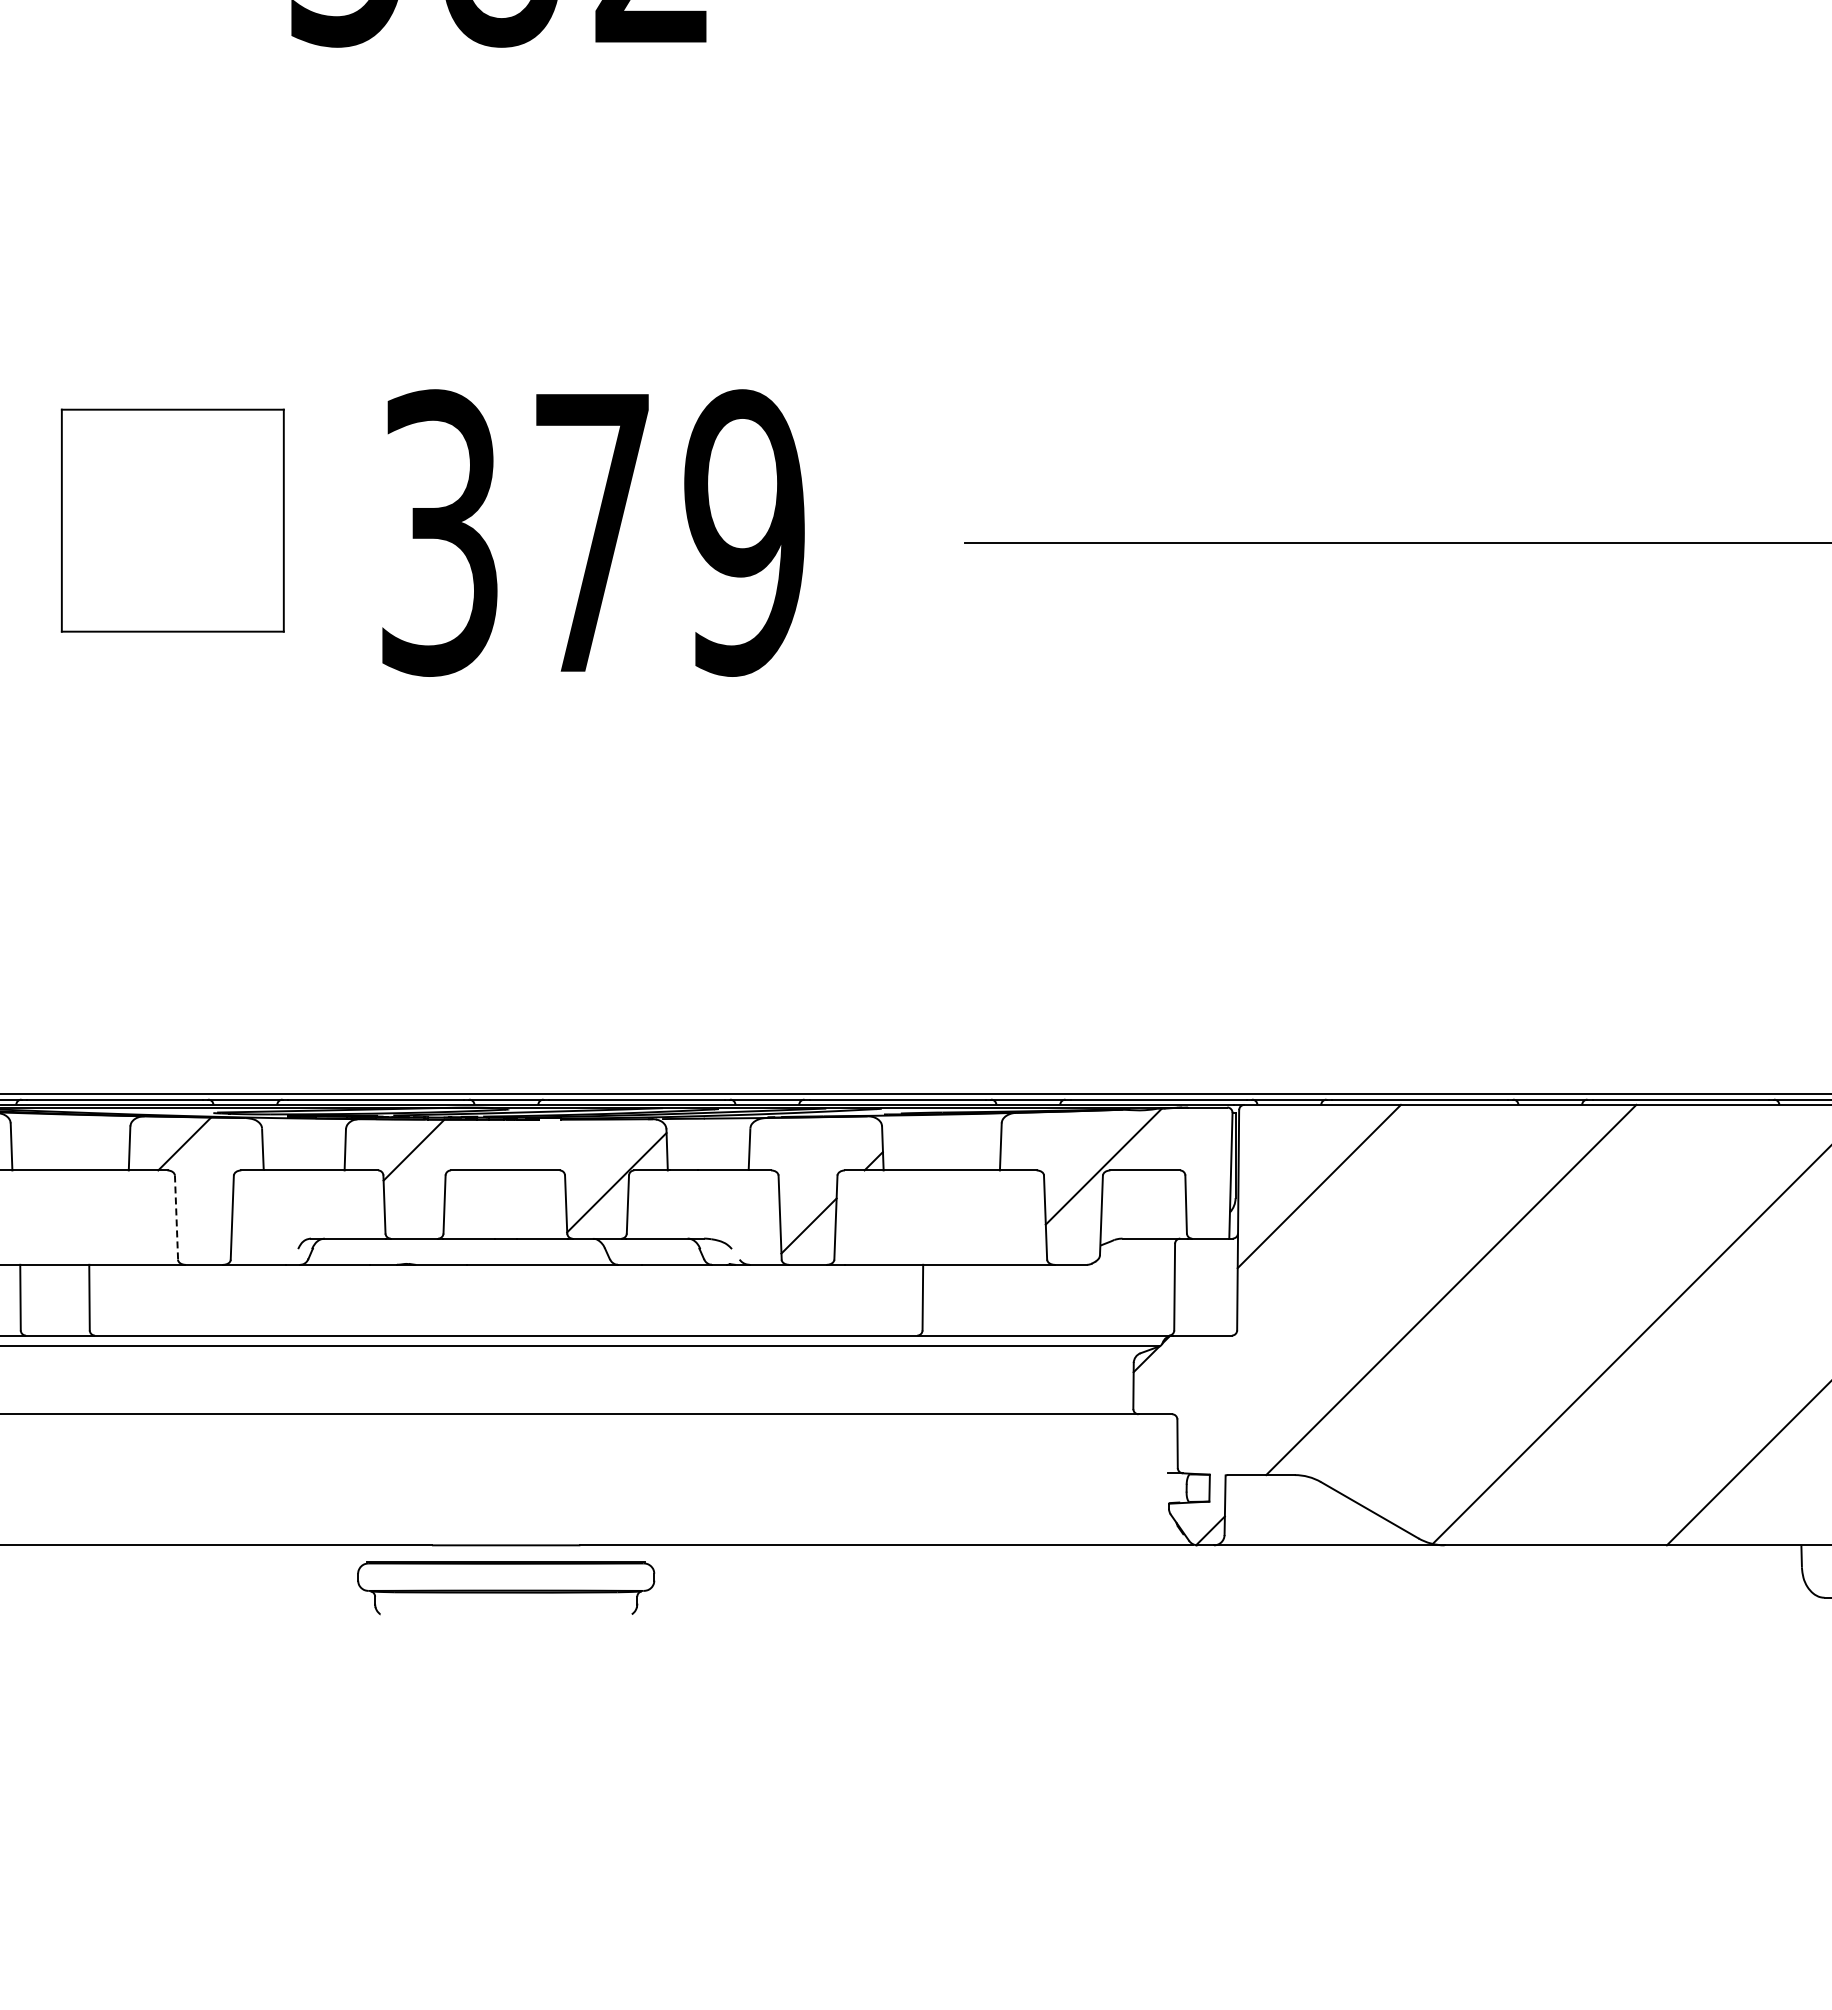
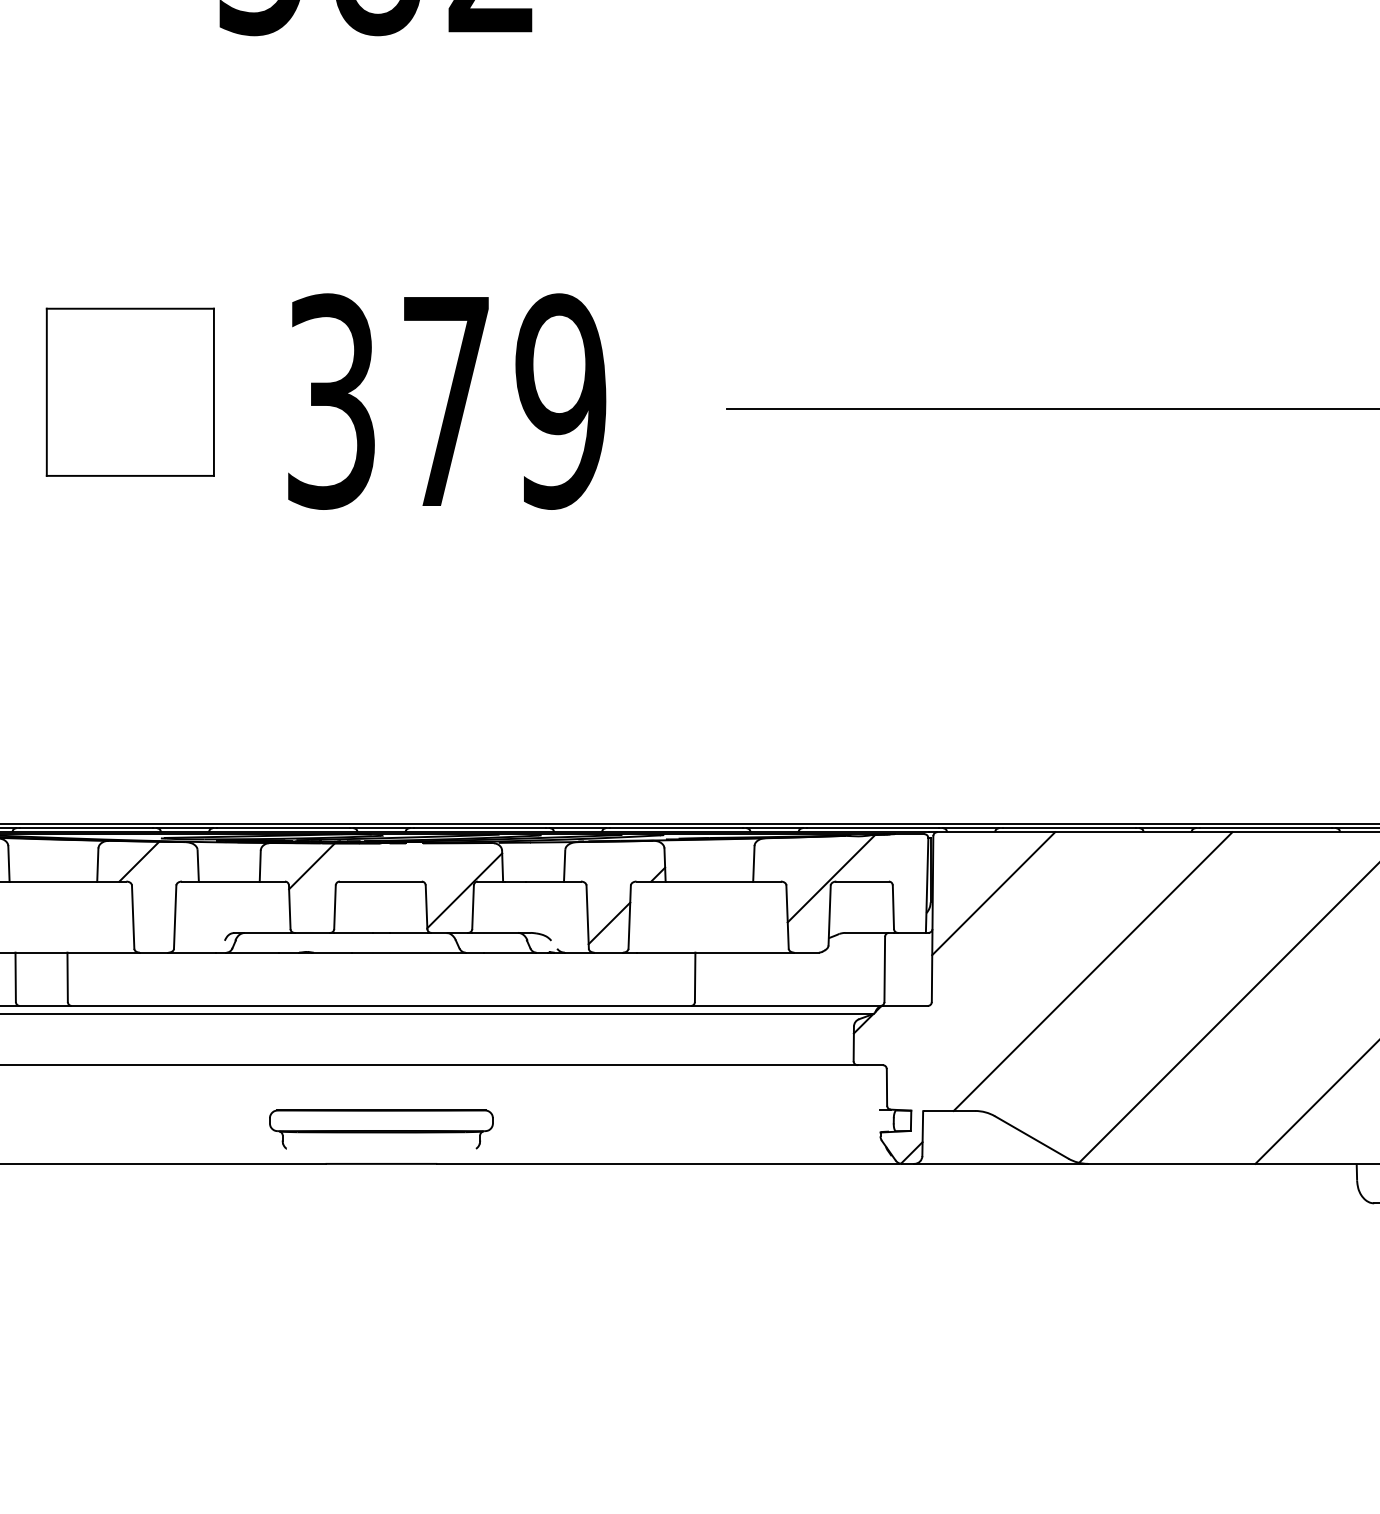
line: (176, 1218) -> (133, 917), dashed -> solid
part: (506, 1588) -> (381, 1129), moved

